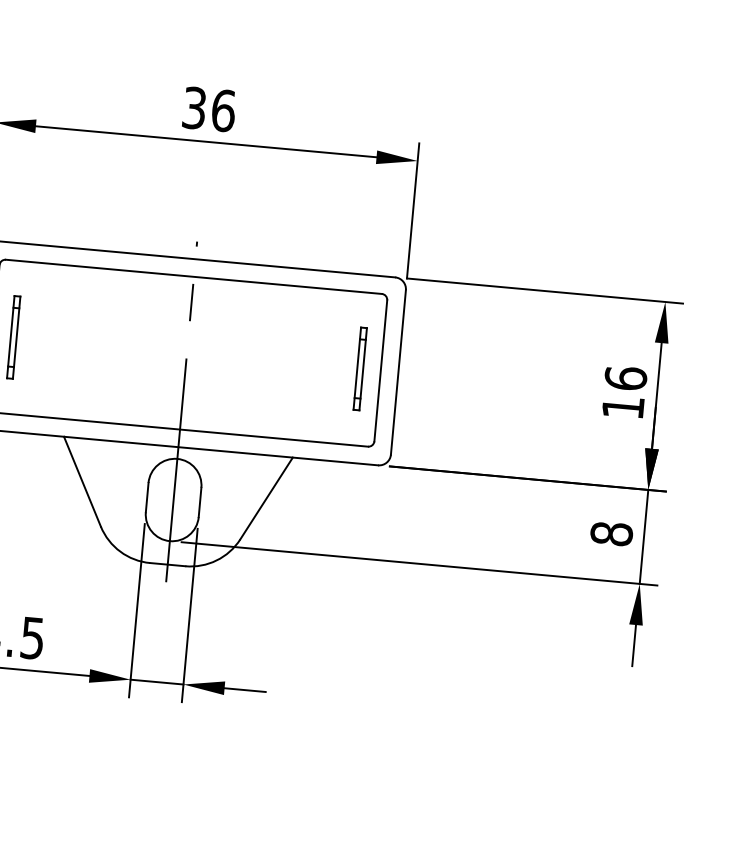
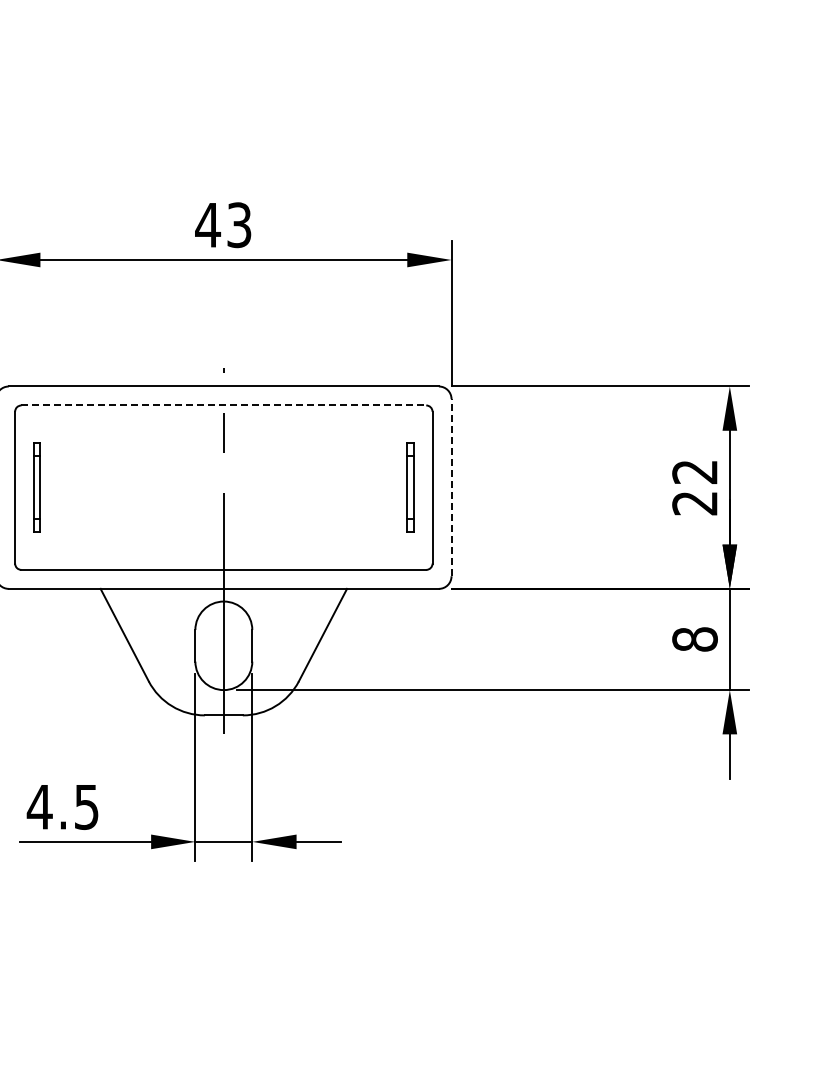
text: (208, 109) -> (223, 225), 36 -> 43
line: (194, 276) -> (224, 405), solid -> dashed
line: (398, 372) -> (451, 487), solid -> dashed
text: (624, 392) -> (694, 487), 16 -> 22

